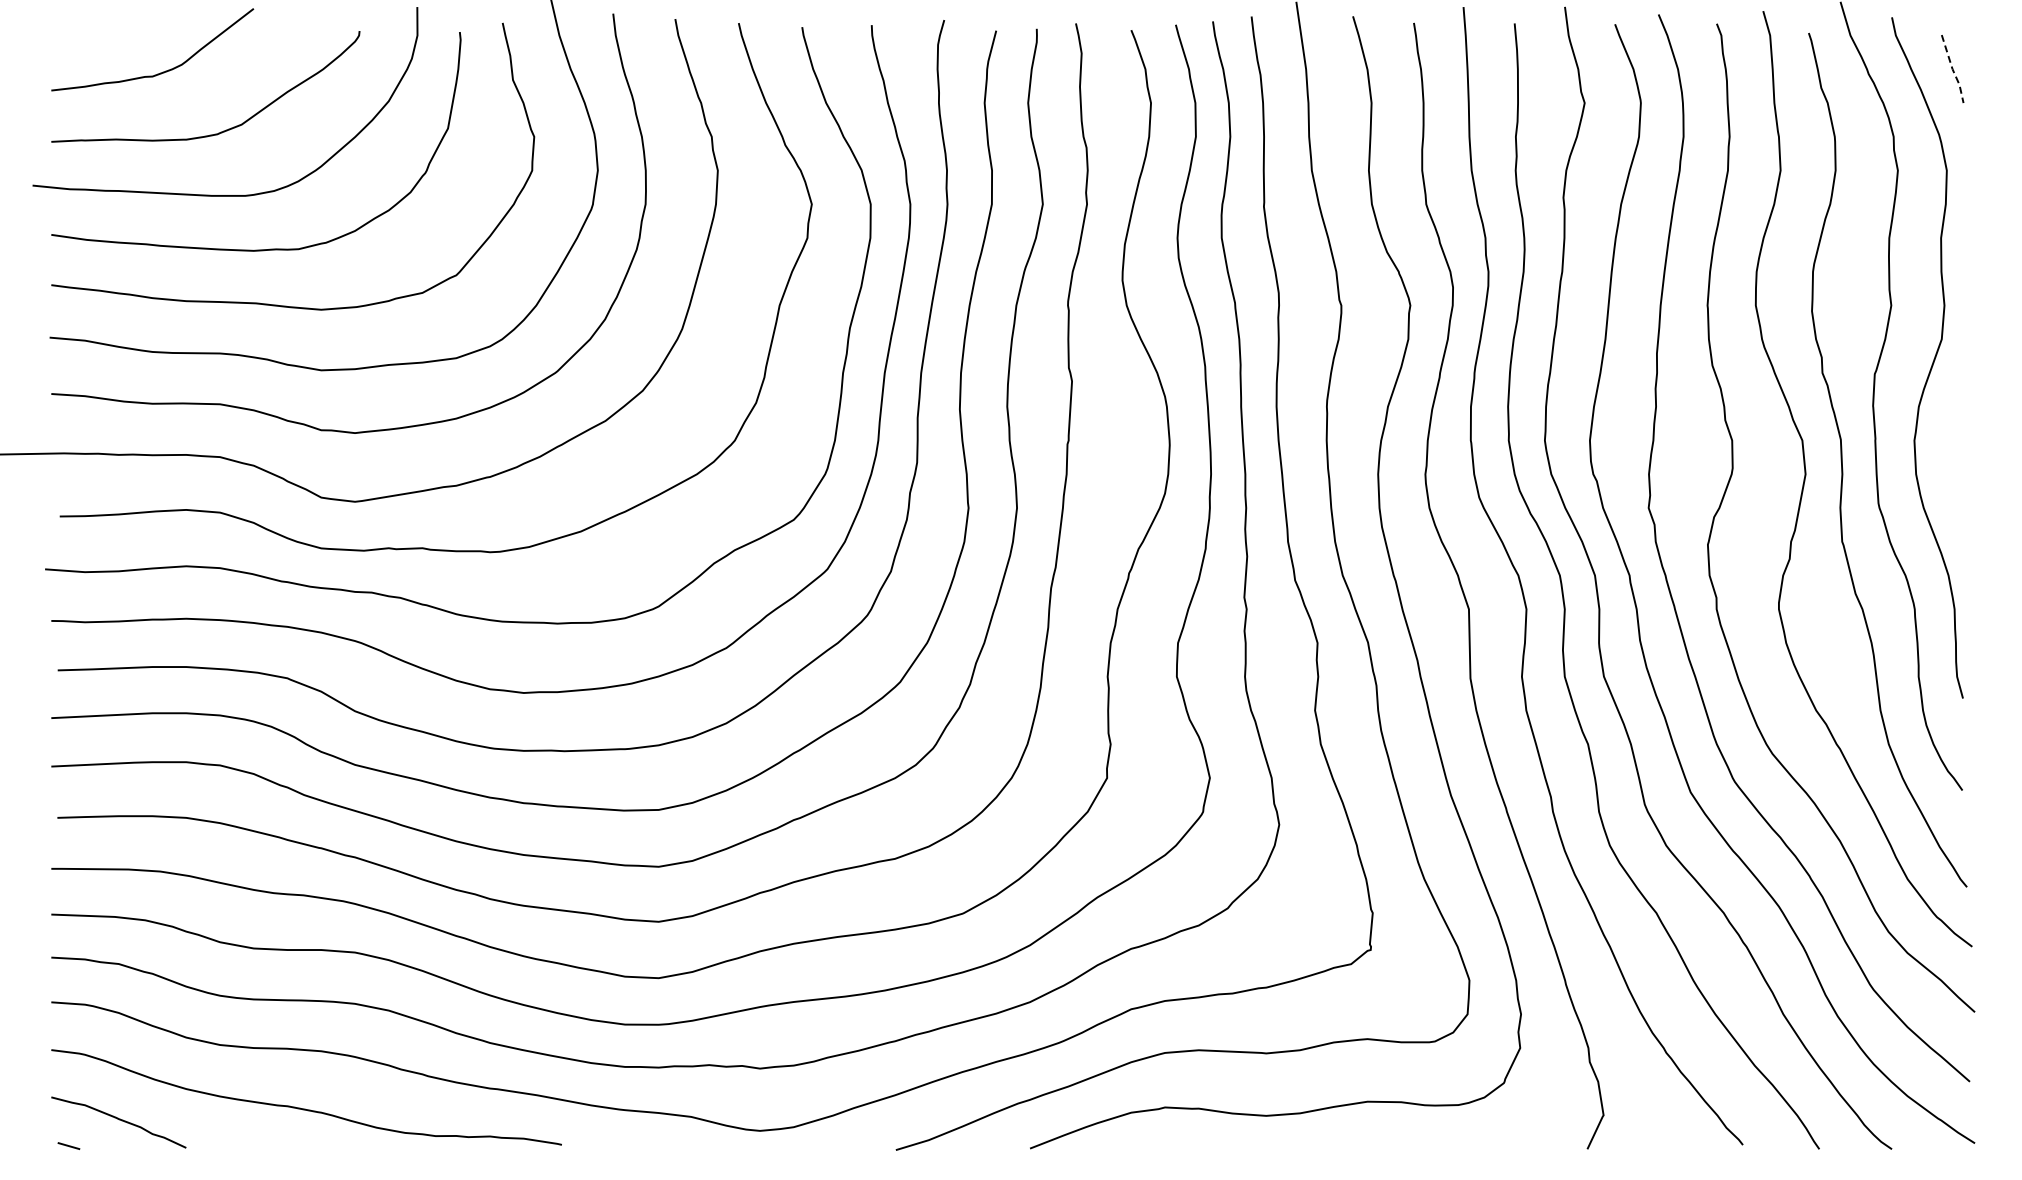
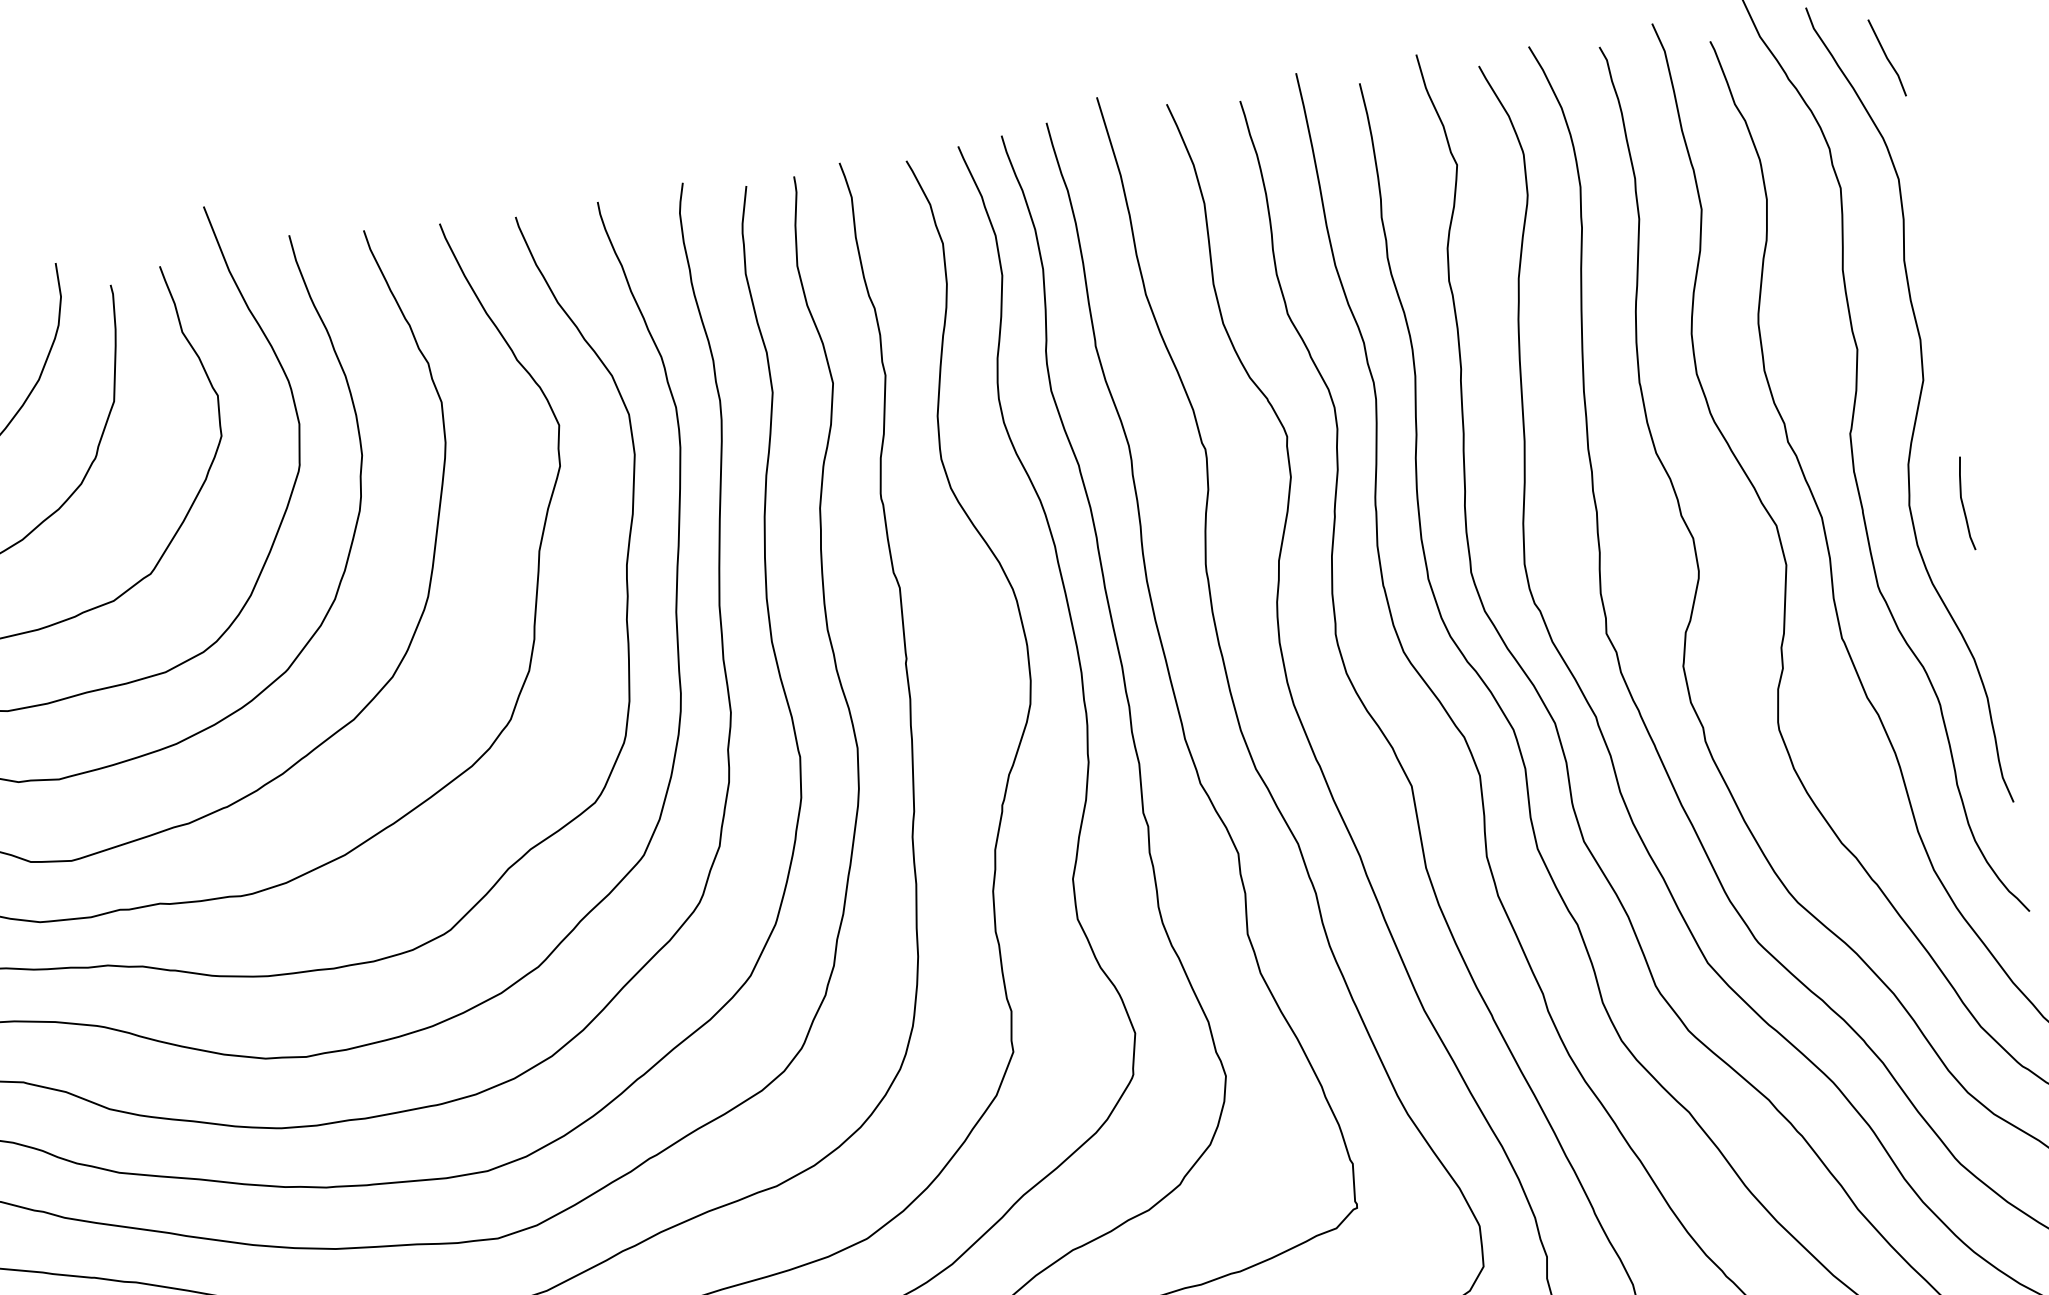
line: (1952, 69) -> (1887, 58), dashed -> solid
curve: (1959, 445) -> (1963, 503), added

